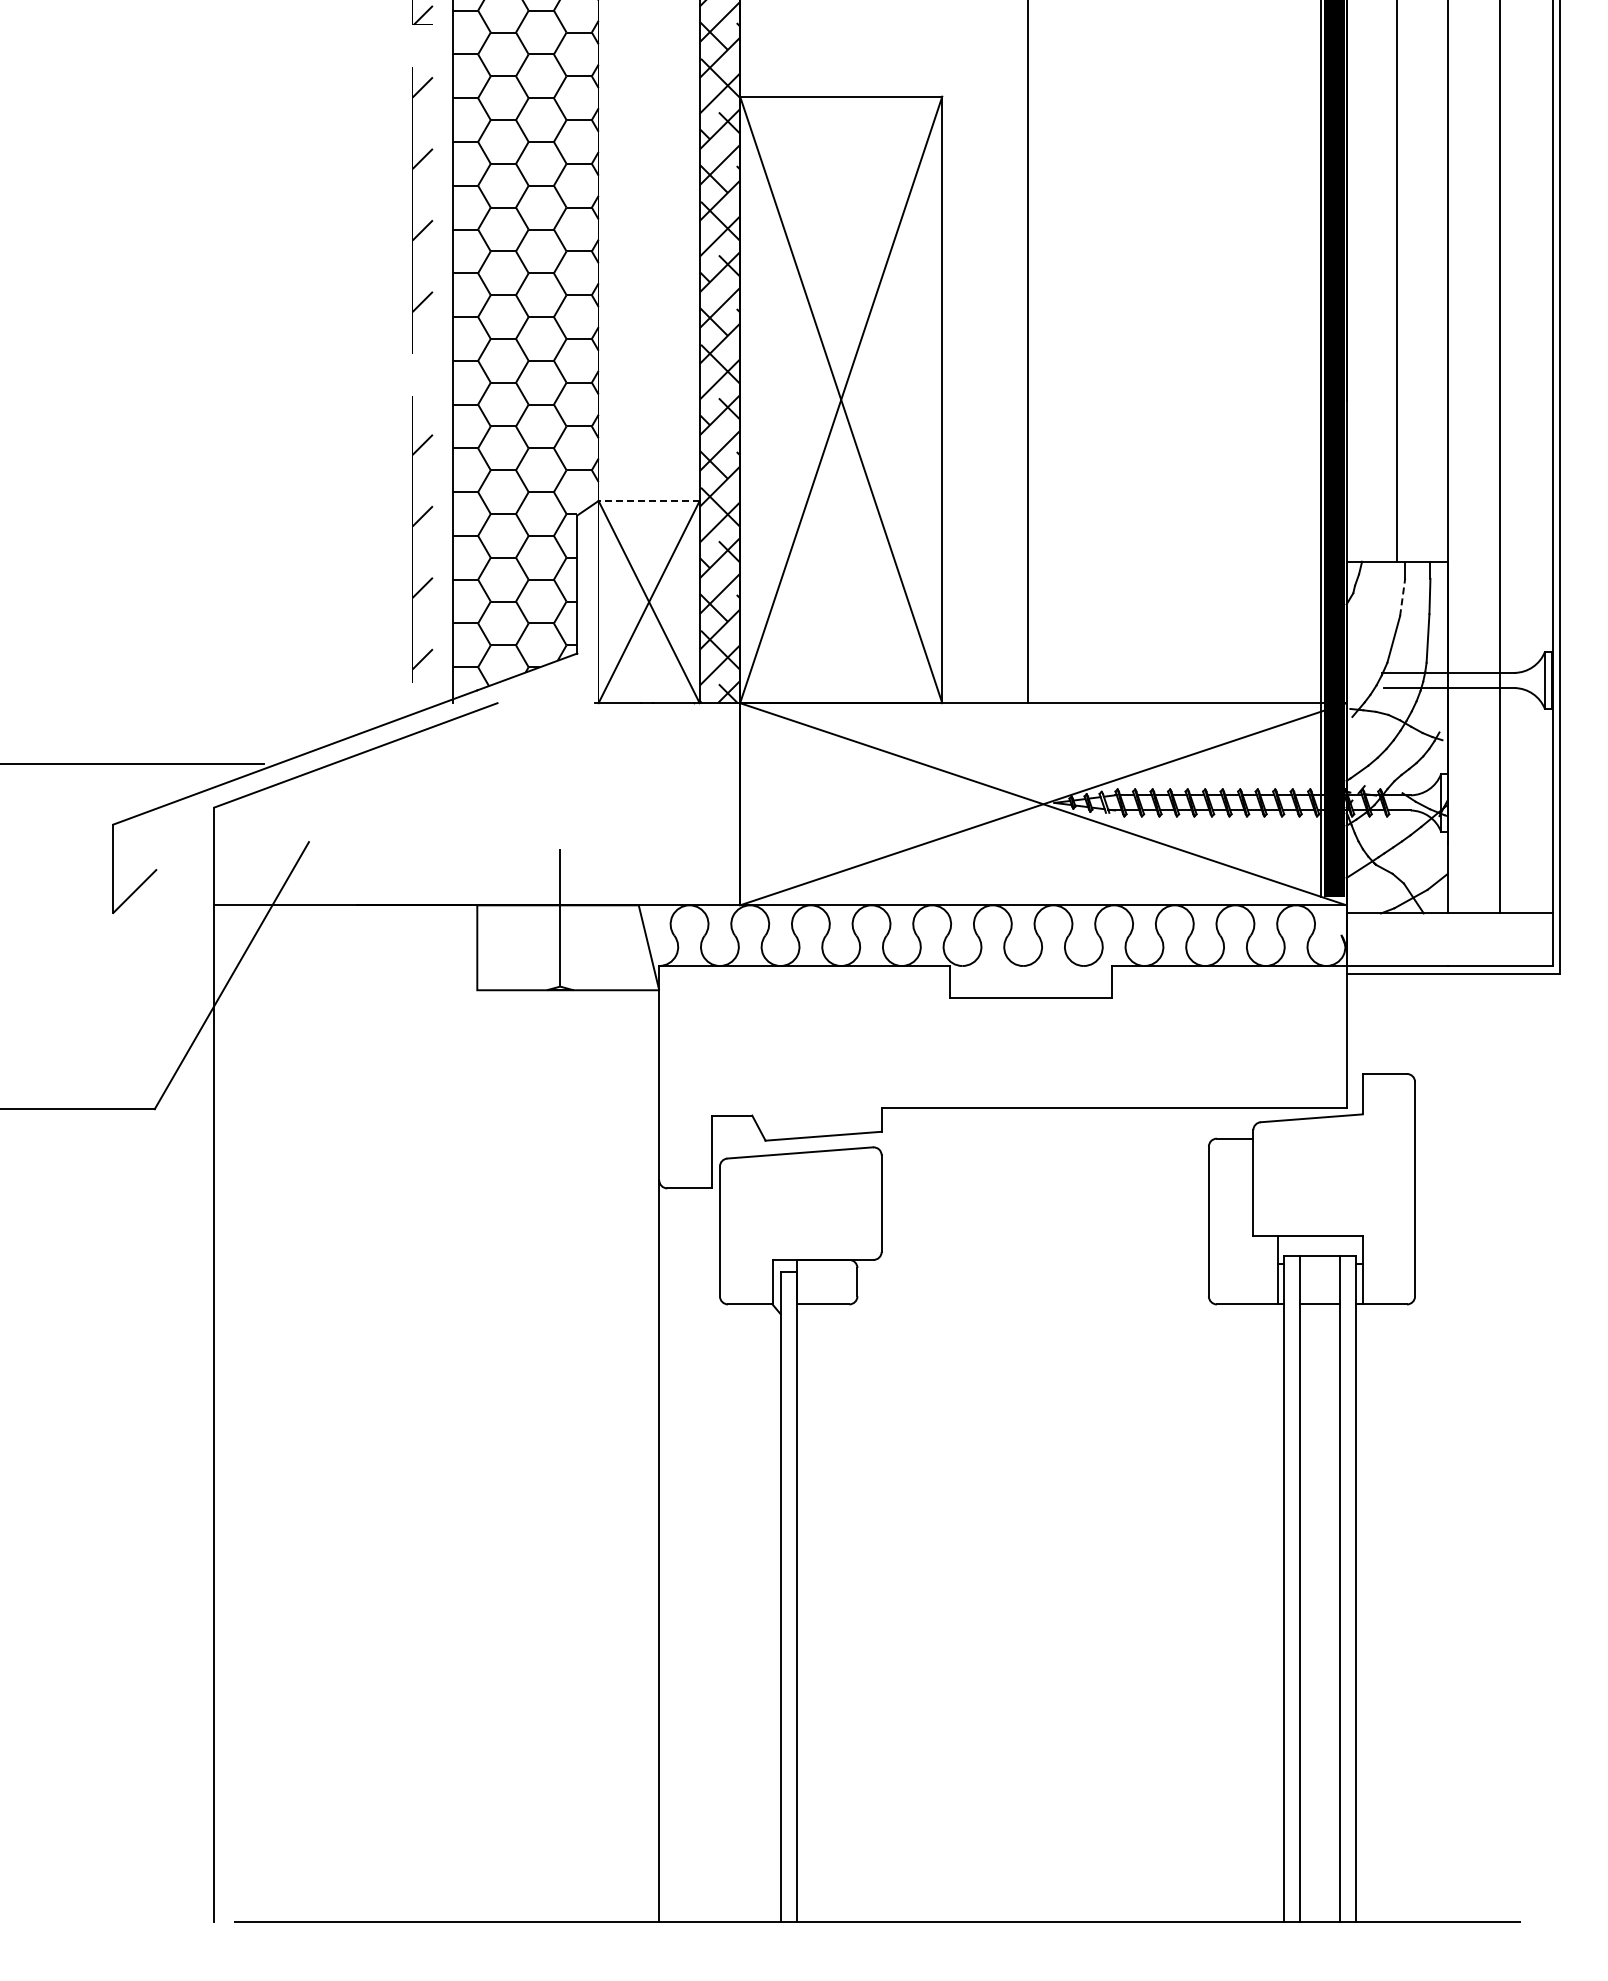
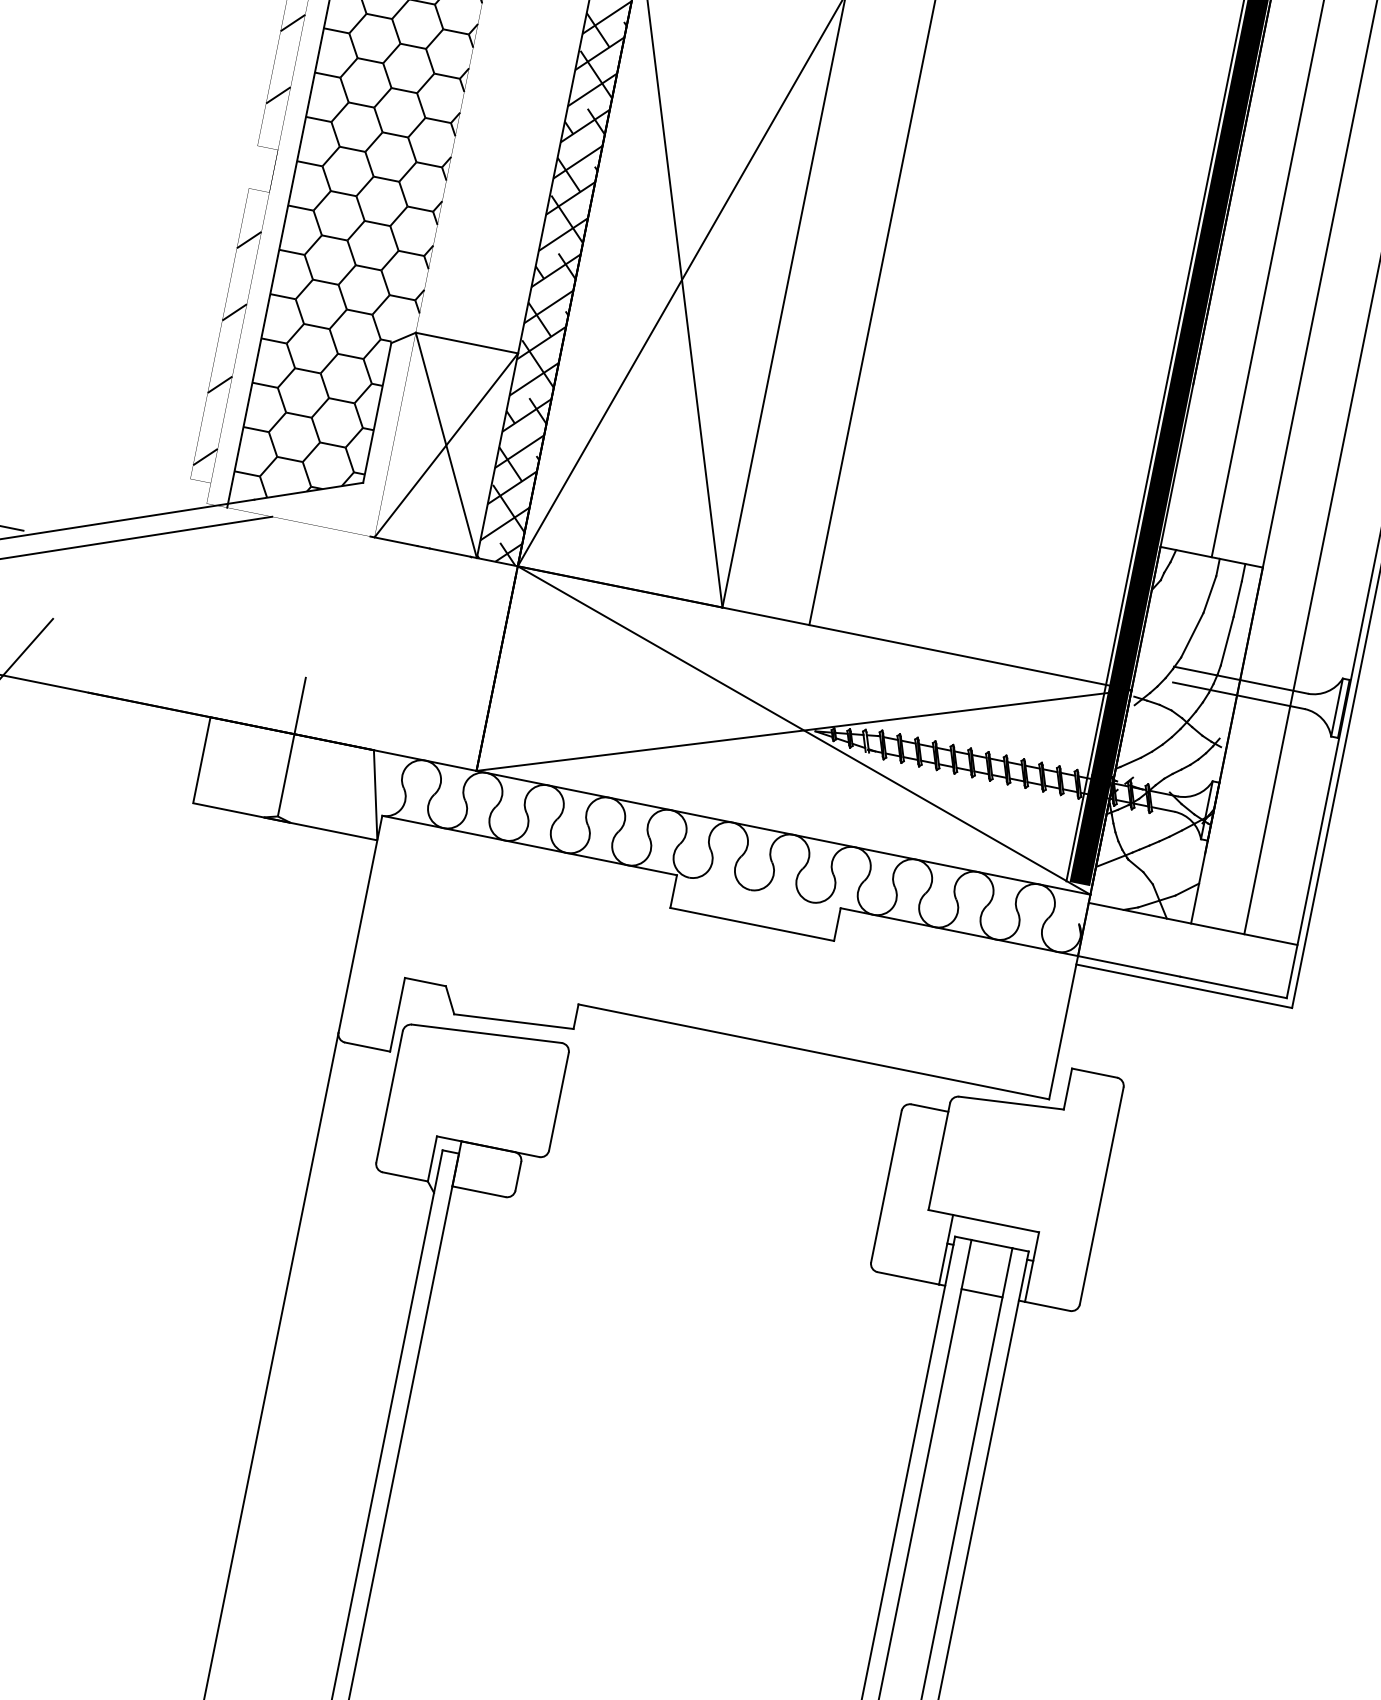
line: (649, 501) -> (467, 343), dashed -> solid
line: (1402, 597) -> (1209, 594), dashed -> solid

